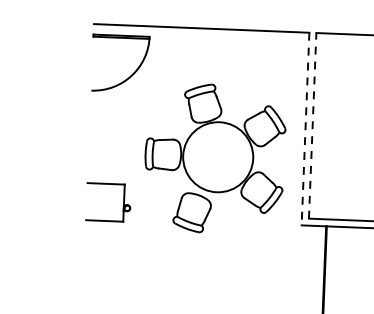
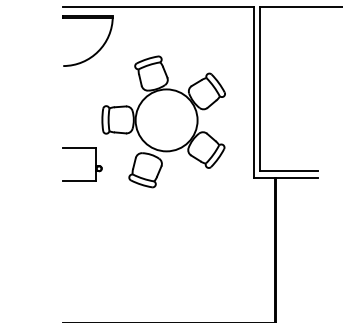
line: (312, 124) -> (259, 88), dashed -> solid
line: (305, 129) -> (253, 92), dashed -> solid
part: (214, 158) -> (163, 121), moved

